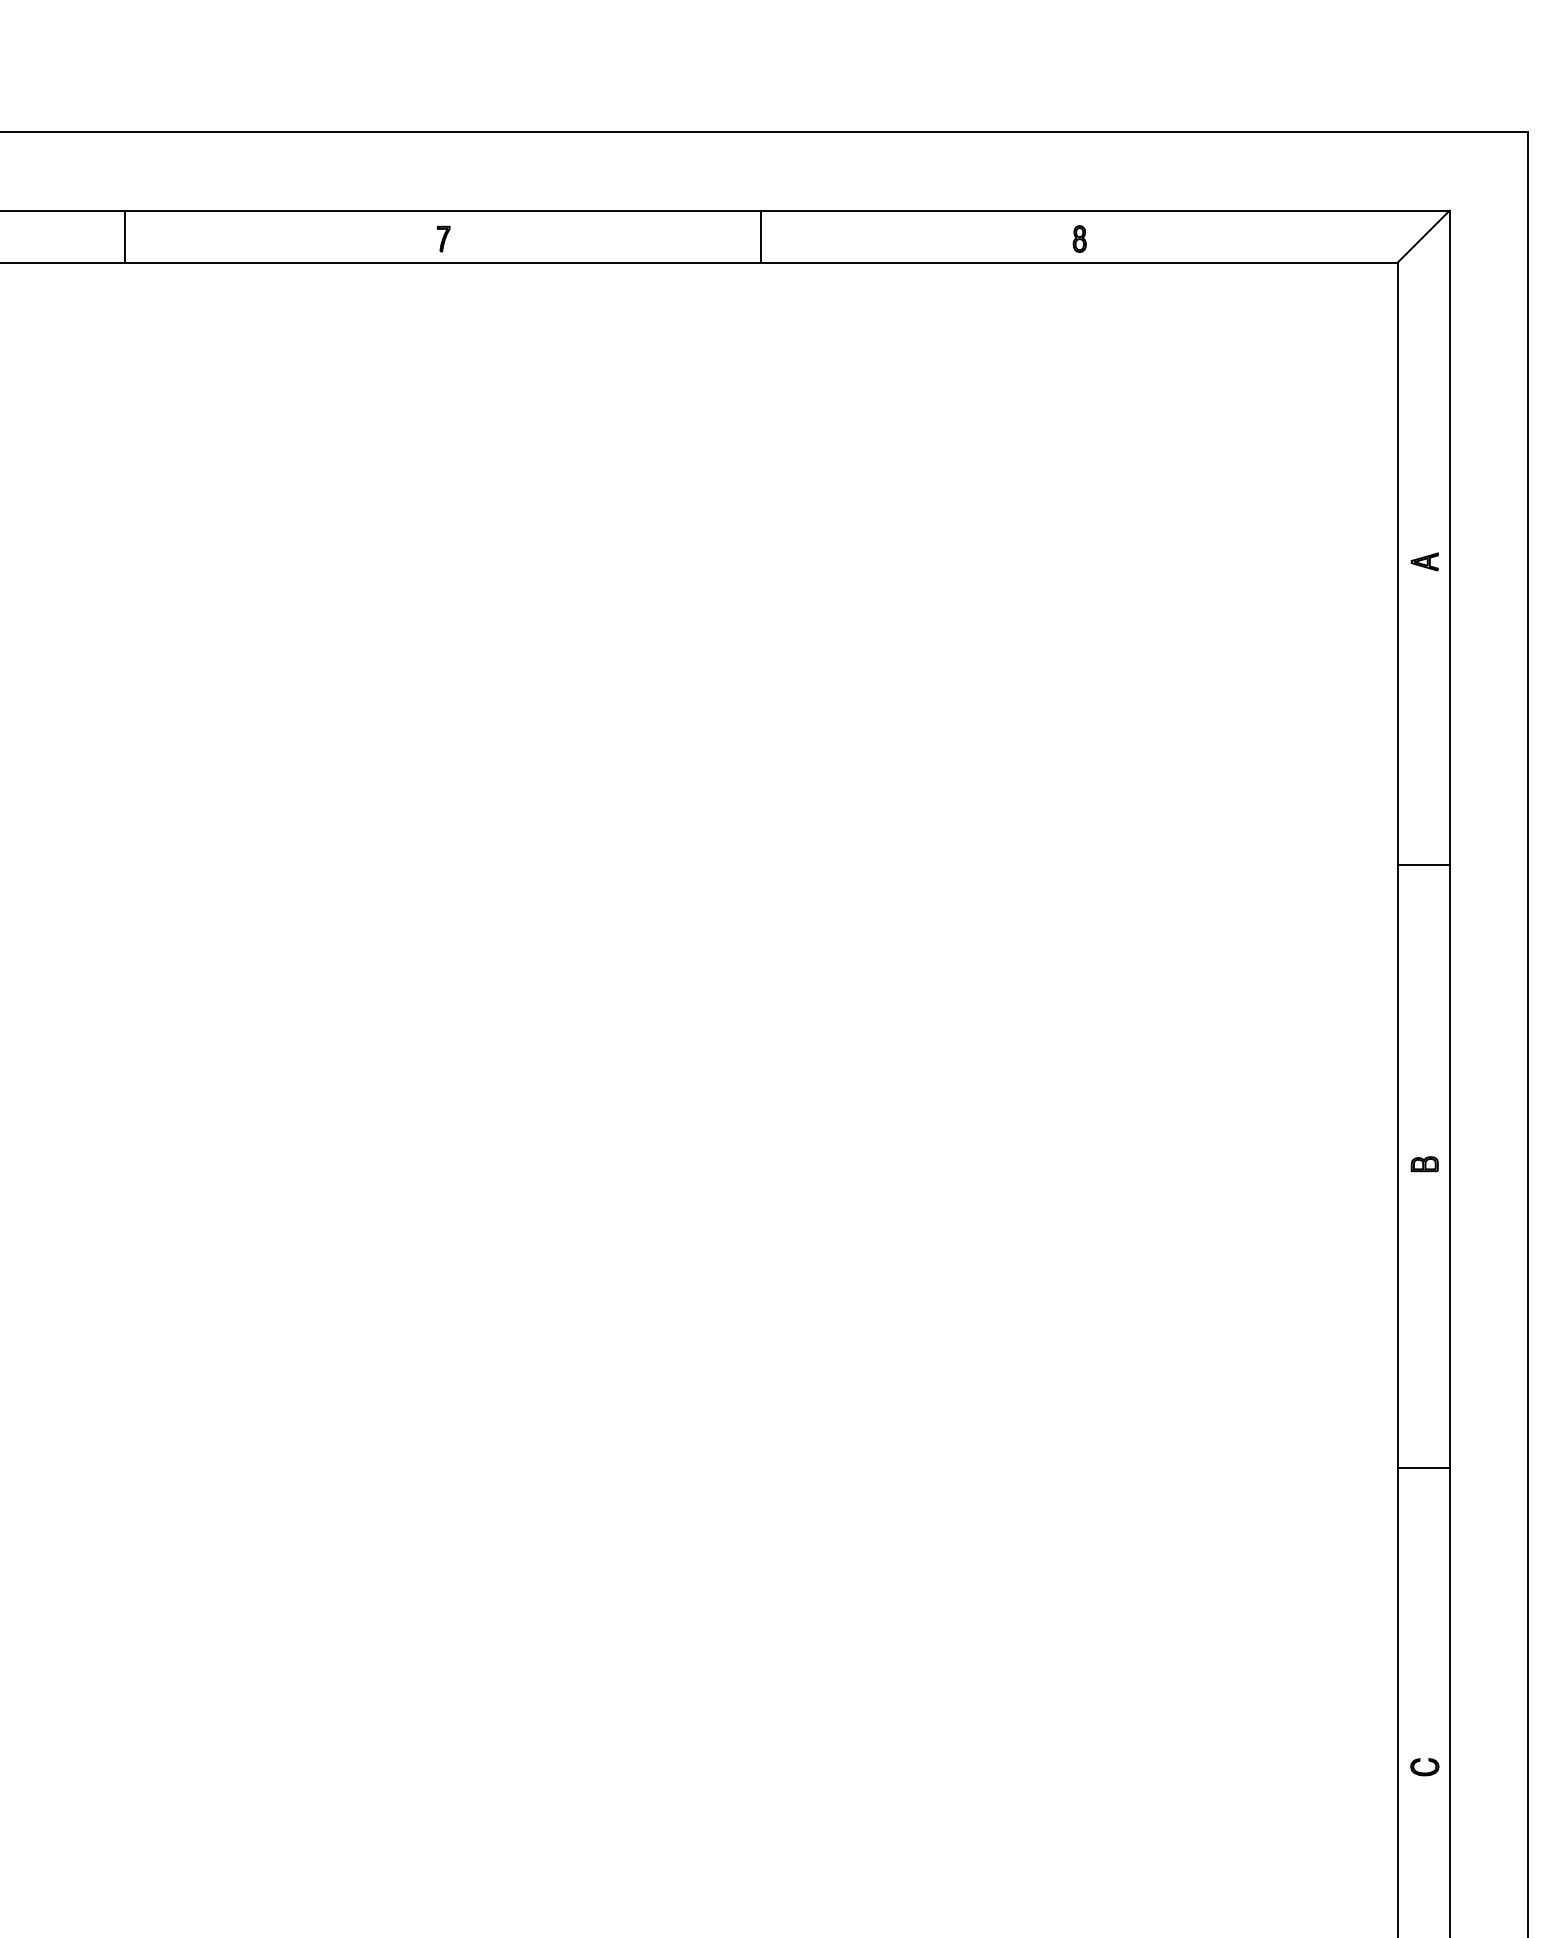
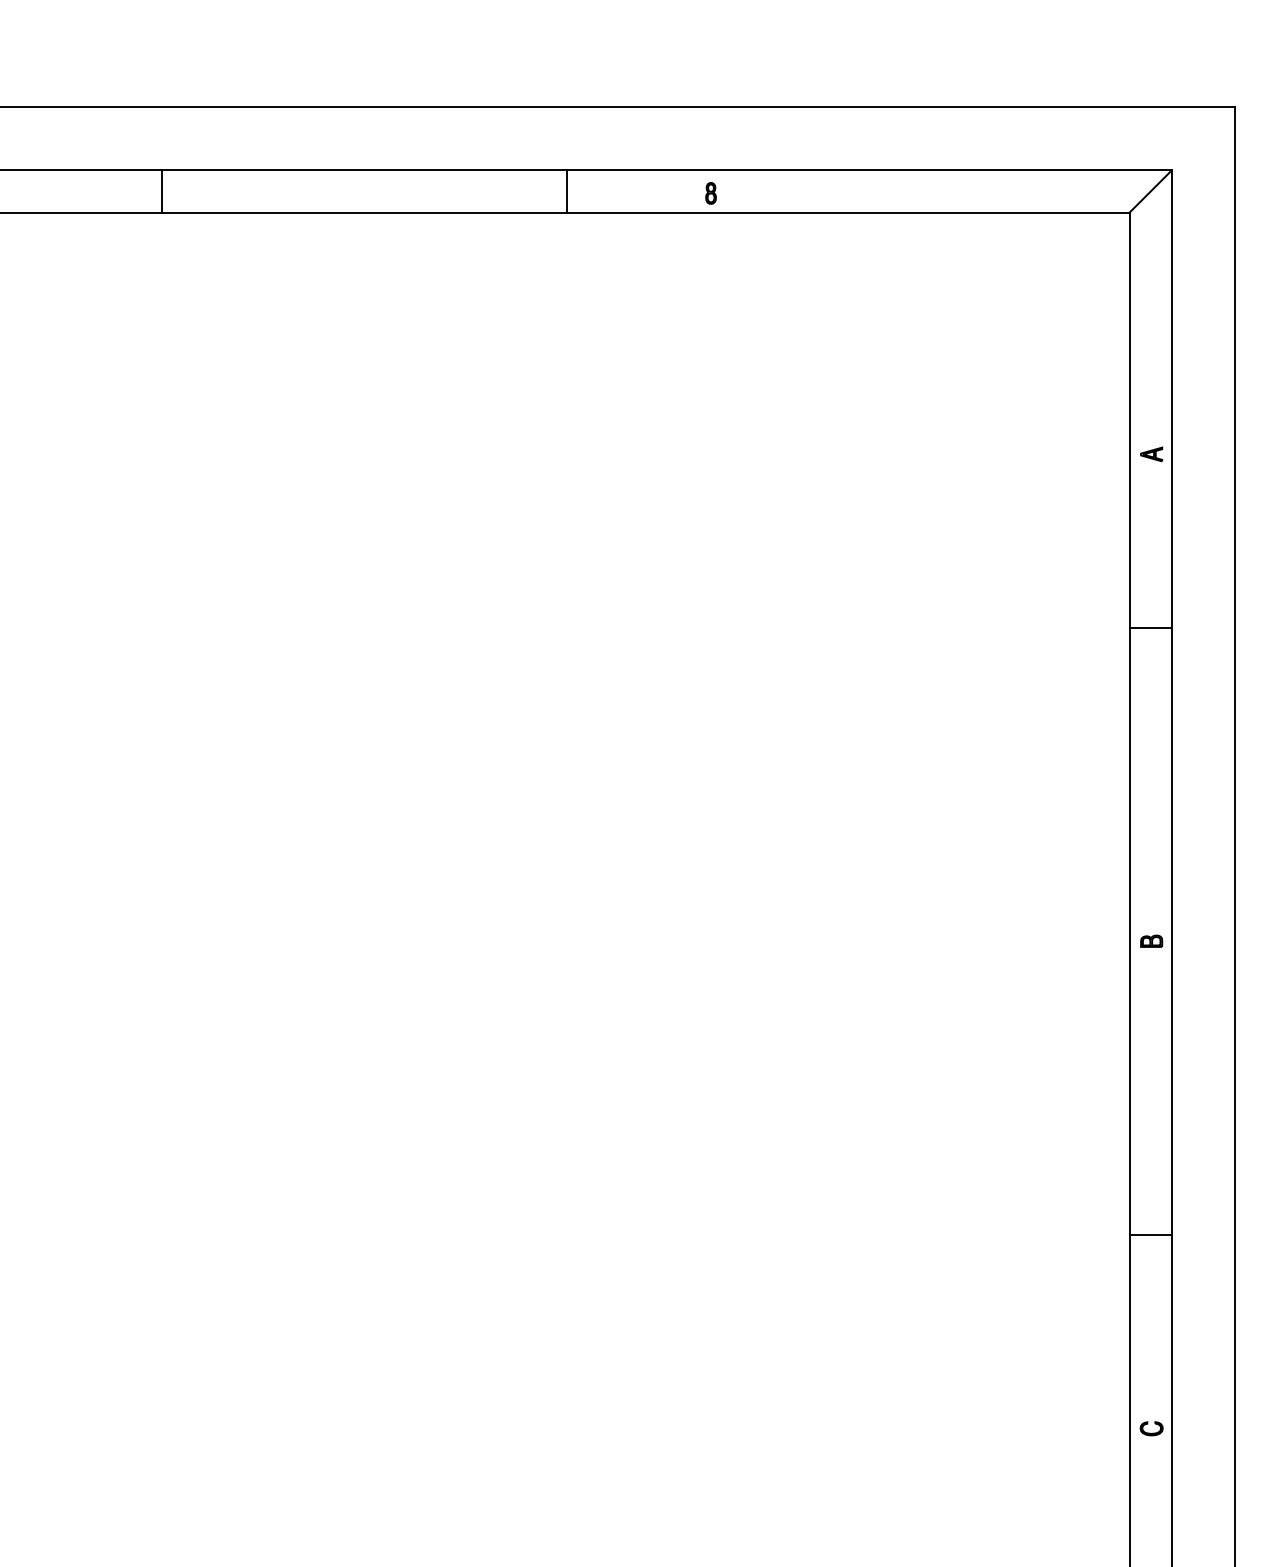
line: (124, 236) -> (161, 191), moved
line: (761, 236) -> (567, 191), moved
part: (443, 238) -> (358, 192), removed
part: (1079, 238) -> (710, 192), moved
line: (1423, 865) -> (1150, 627), moved
line: (1423, 1468) -> (1150, 1235), moved

